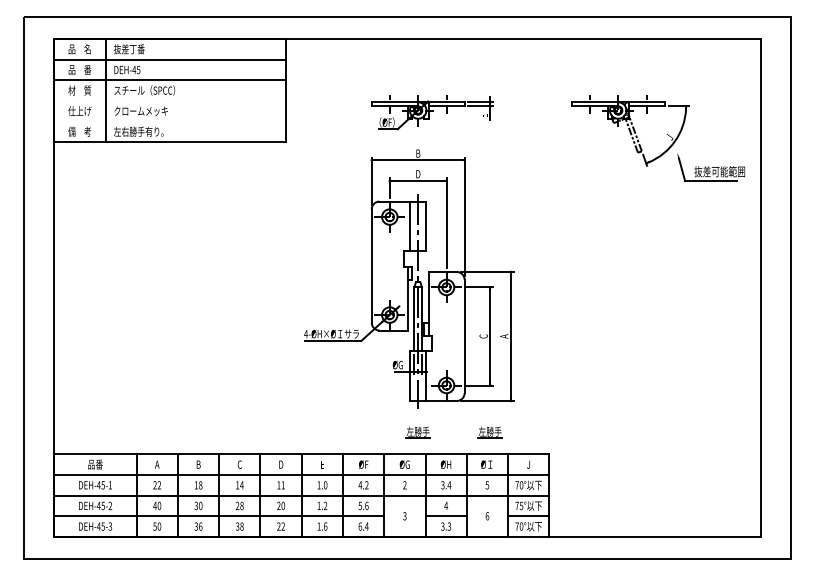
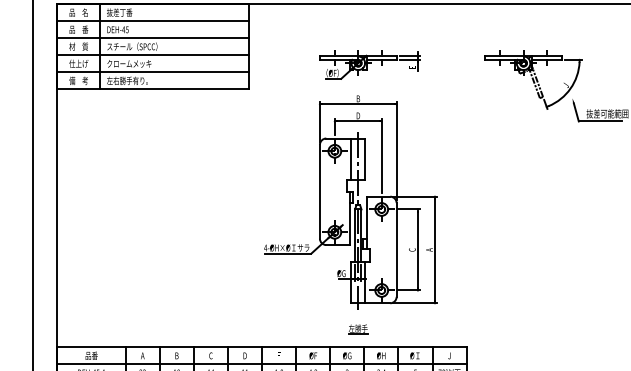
line: (170, 100) -> (153, 55), added
line: (170, 121) -> (153, 72), added
part: (489, 432) -> (417, 329), removed

